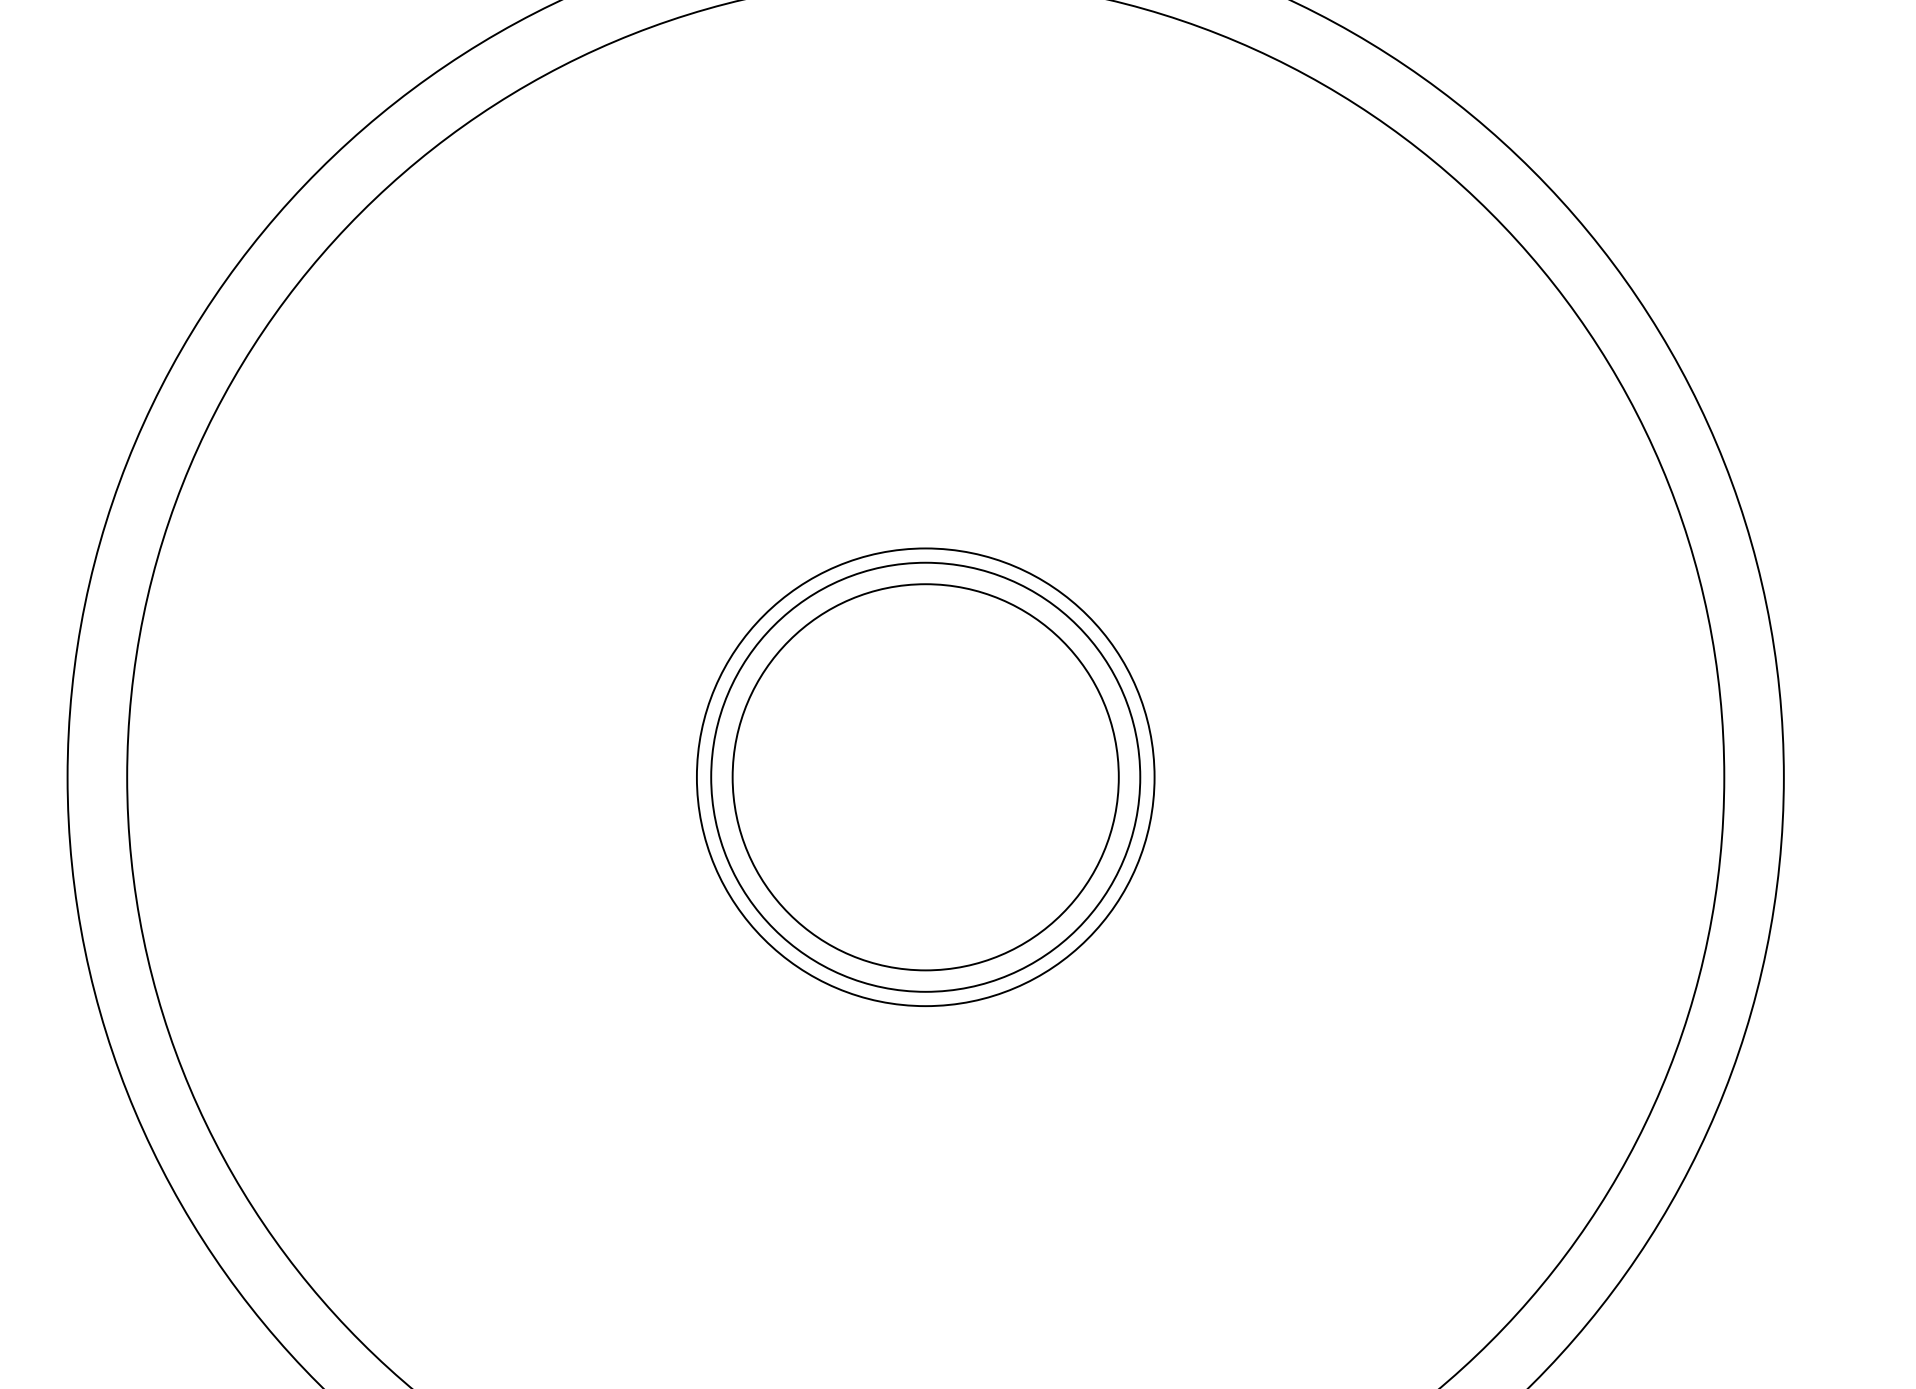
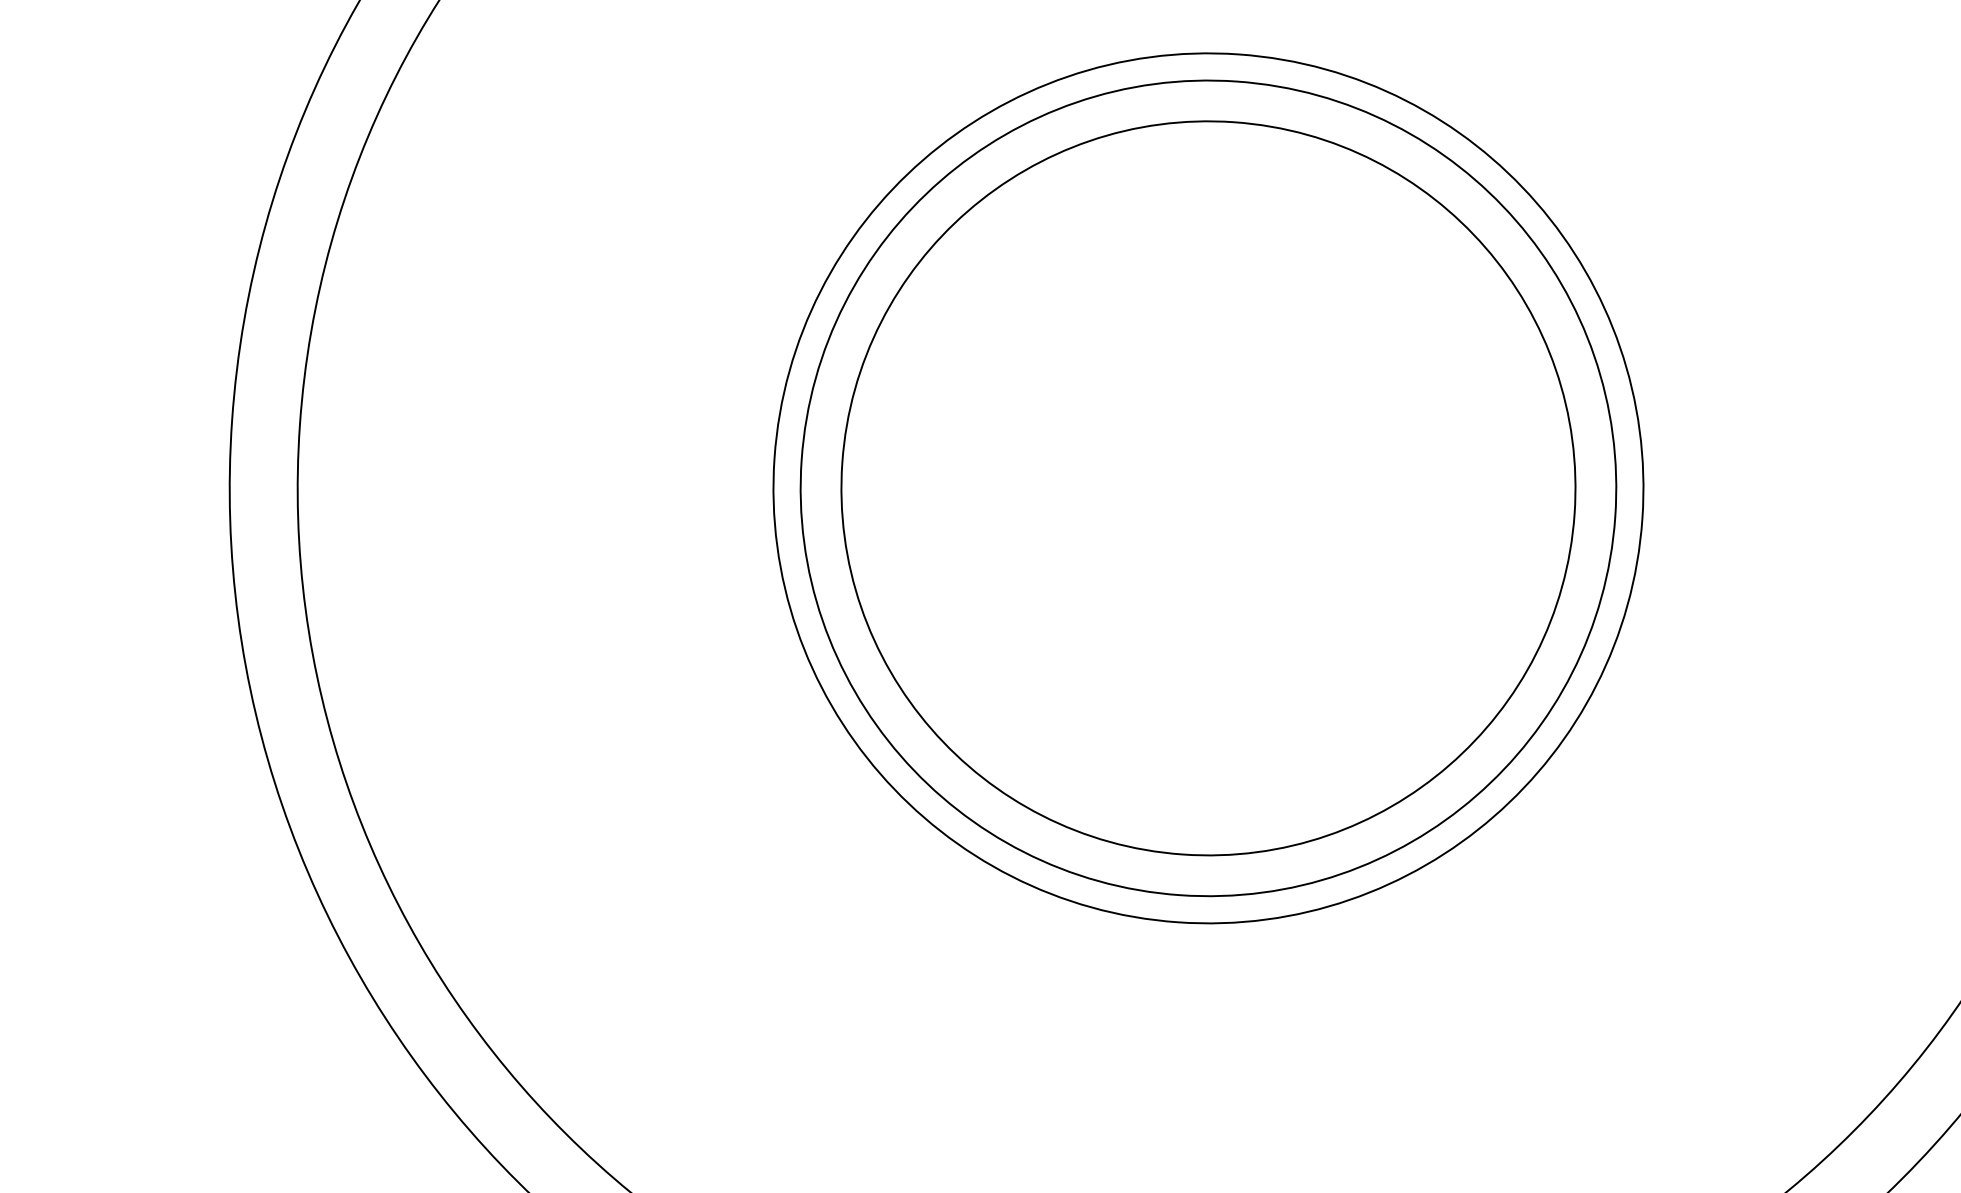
circle: (925, 776) -> (1208, 487), size x1.67
circle: (925, 776) -> (1208, 487), size x1.67
circle: (925, 777) -> (1208, 488), size x1.67

